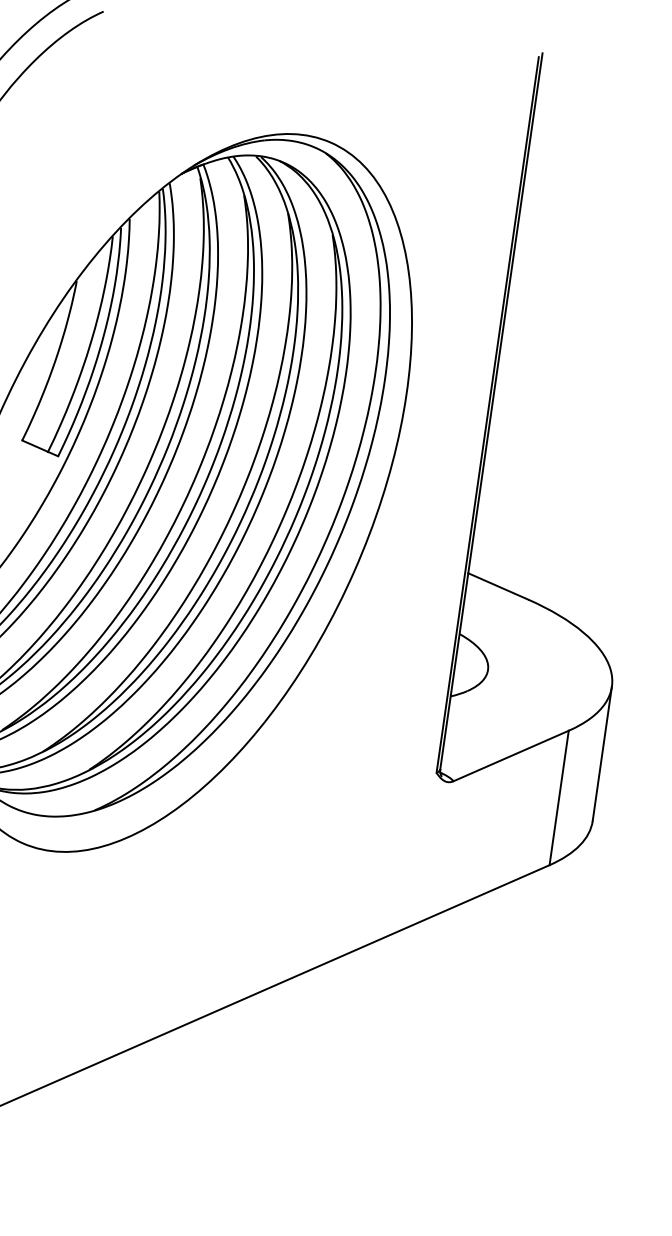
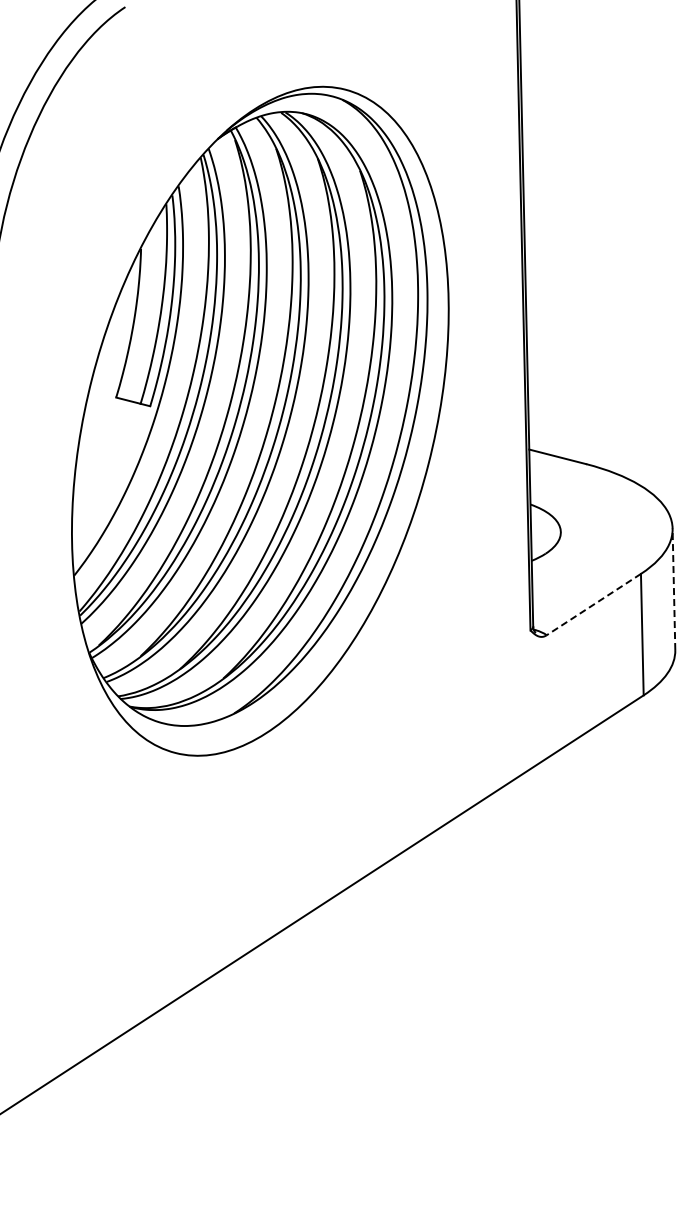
line: (601, 753) -> (673, 589), solid -> dashed
line: (510, 755) -> (593, 604), solid -> dashed

